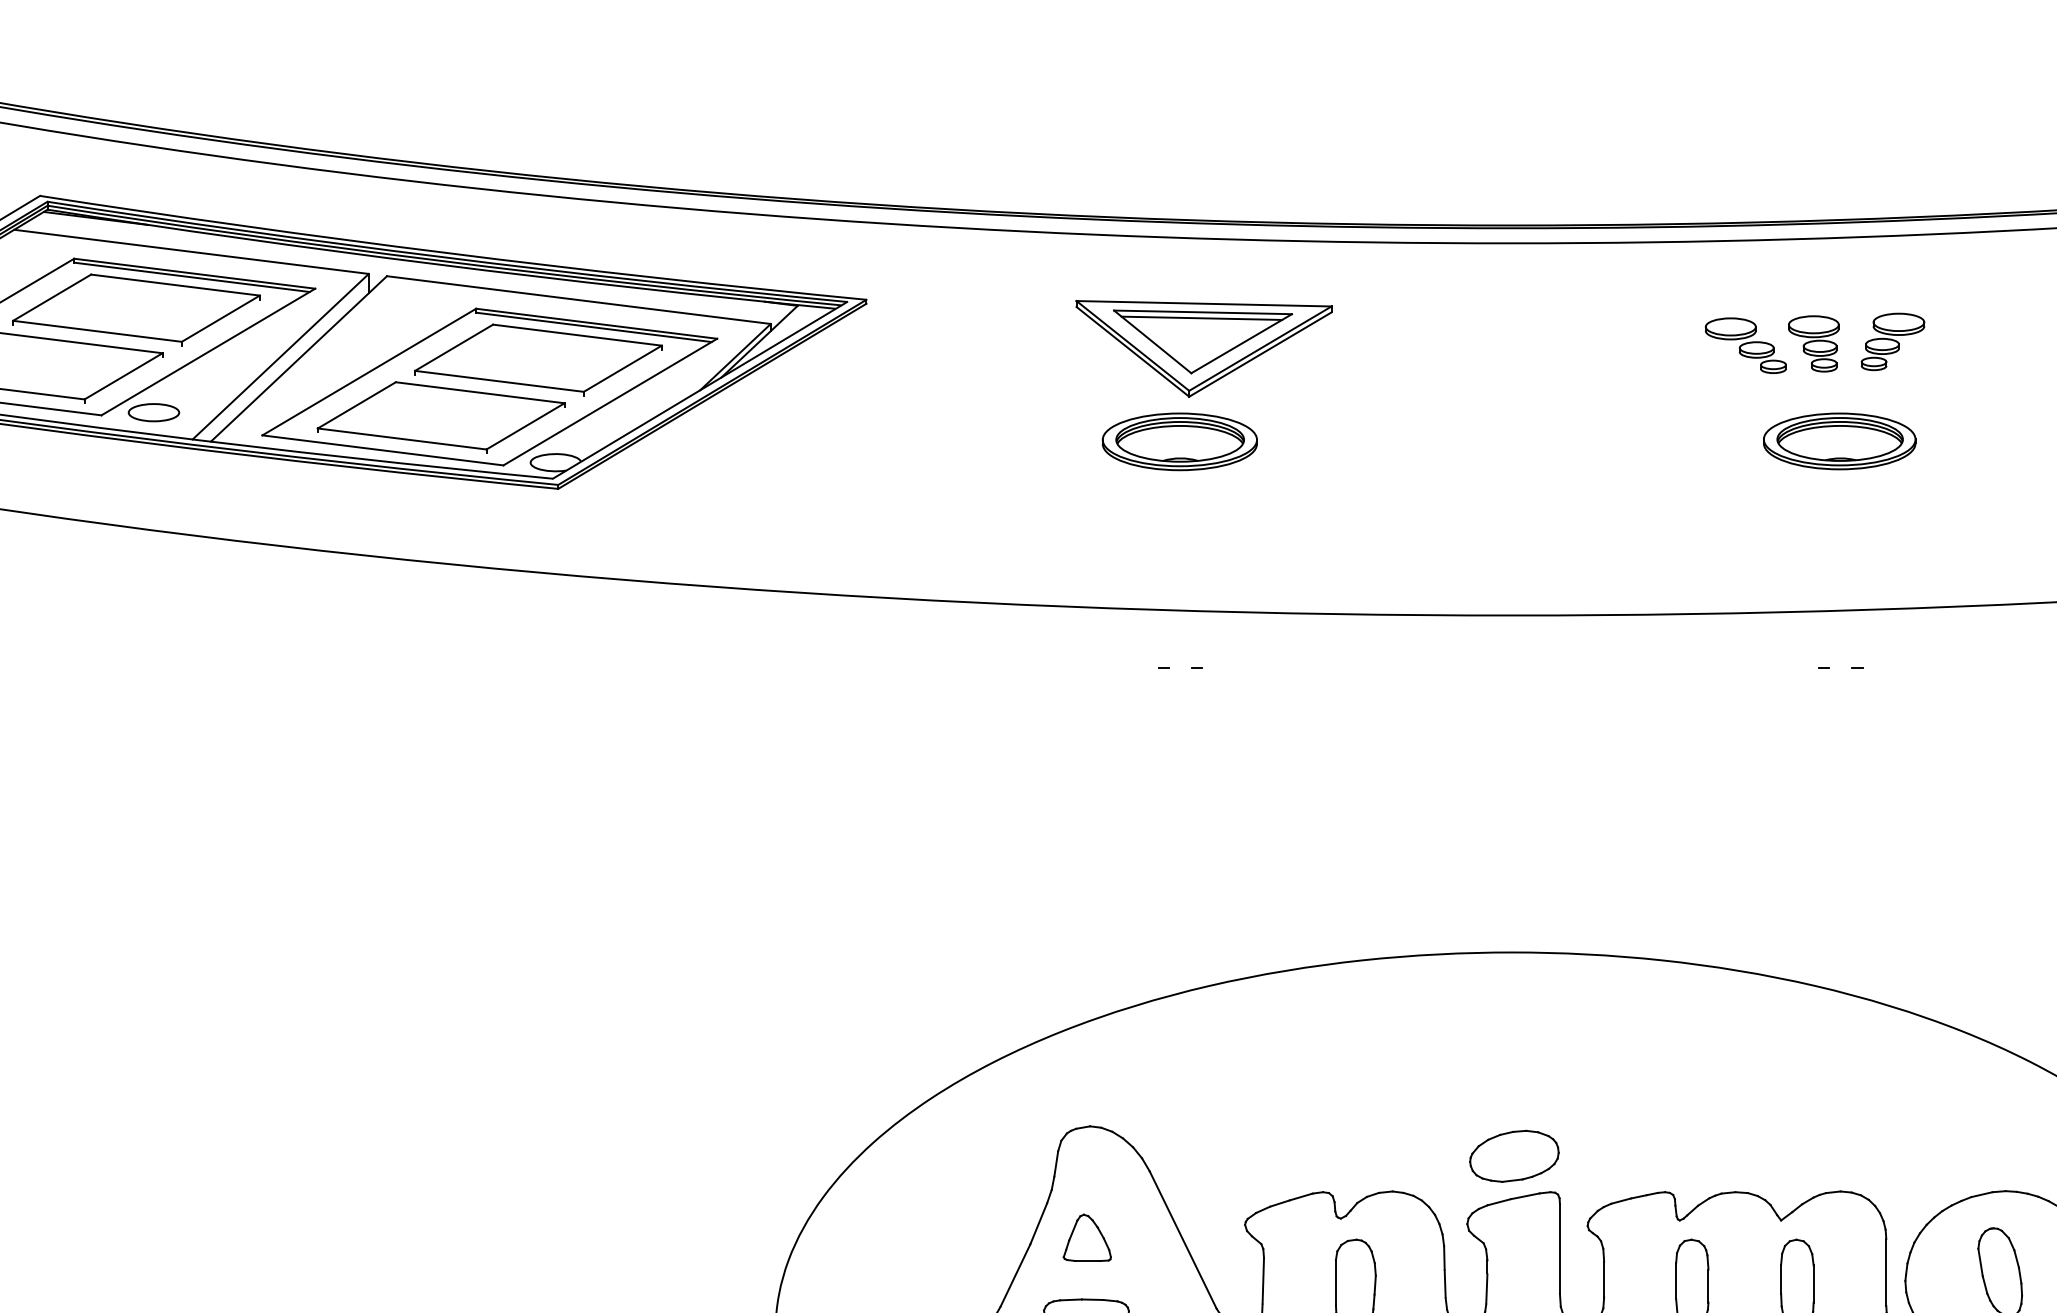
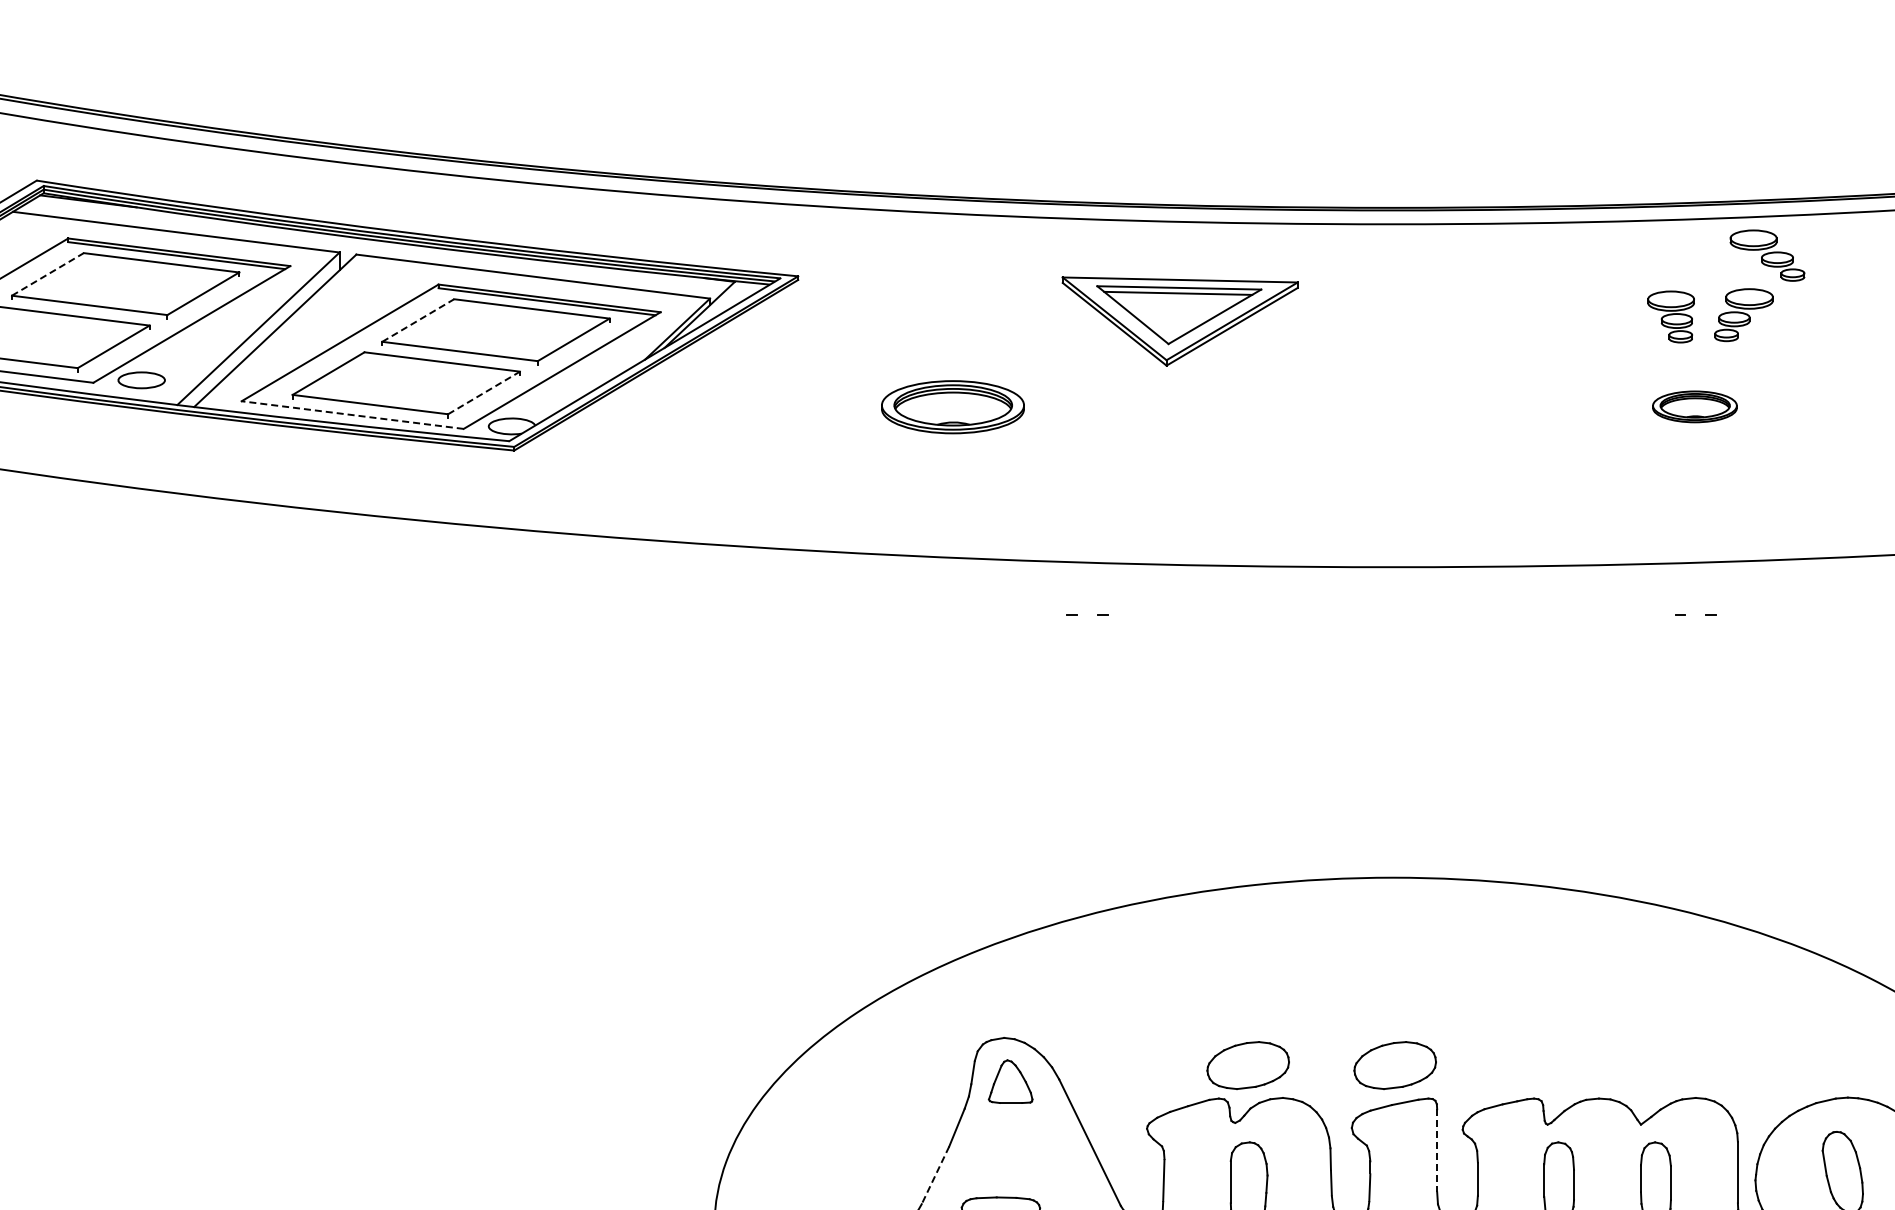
line: (51, 297) -> (47, 274), solid -> dashed
part: (1745, 345) -> (1767, 255), moved
line: (454, 347) -> (418, 320), solid -> dashed
part: (1203, 348) -> (1179, 321), moved
line: (526, 425) -> (484, 392), solid -> dashed
part: (1839, 441) -> (1694, 406), size x0.6
part: (1179, 442) -> (952, 407), moved
line: (382, 450) -> (352, 415), solid -> dashed
part: (1354, 1156) -> (1247, 1065), added
part: (1087, 1237) -> (1010, 1081), moved
line: (1560, 1248) -> (1437, 1150), solid -> dashed
line: (1015, 1275) -> (935, 1175), solid -> dashed

